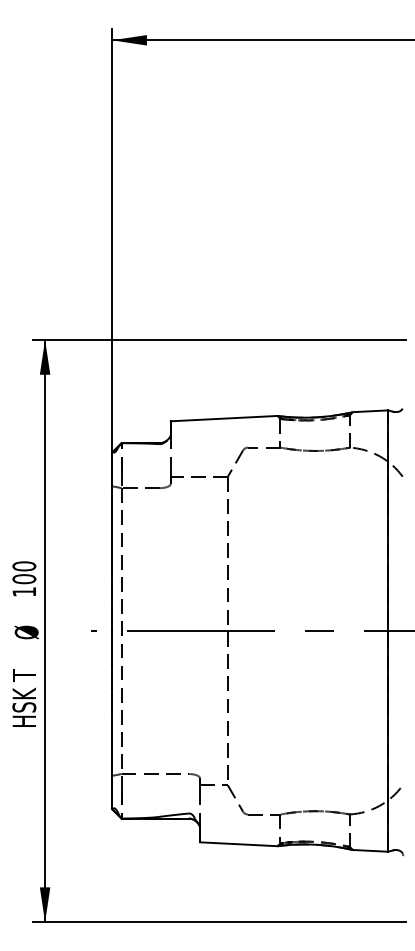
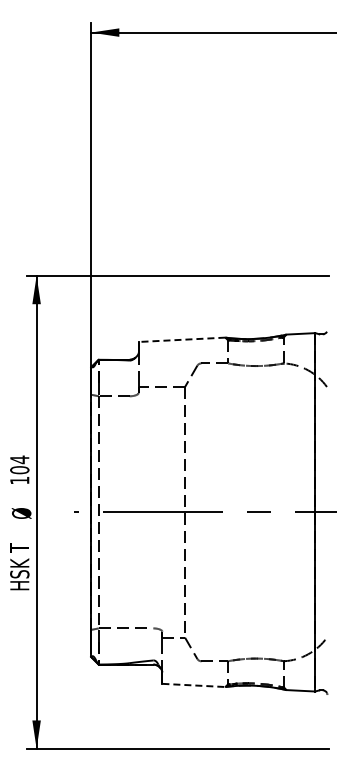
line: (223, 418) -> (181, 339), solid -> dashed
text: (24, 566) -> (19, 459), 100 -> 104
line: (238, 844) -> (193, 685), solid -> dashed

